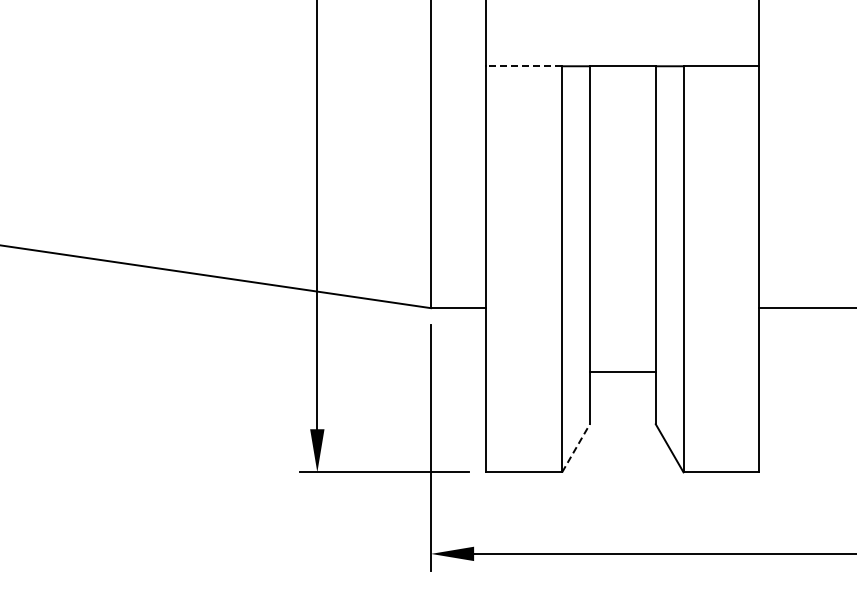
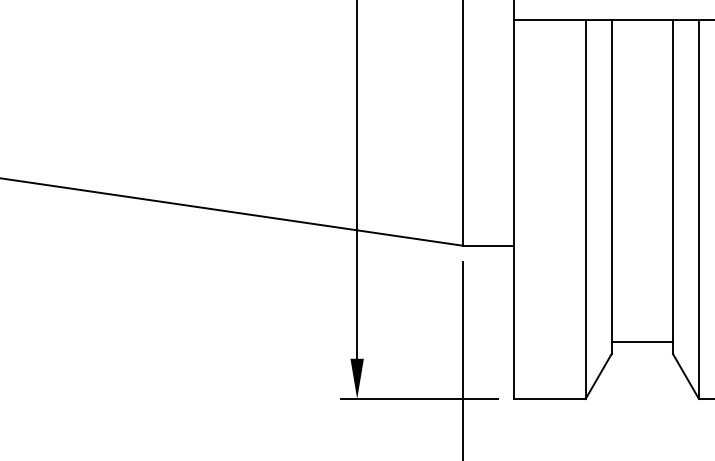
line: (523, 66) -> (549, 20), dashed -> solid
line: (622, 371) -> (641, 341), moved
line: (576, 448) -> (599, 376), dashed -> solid

